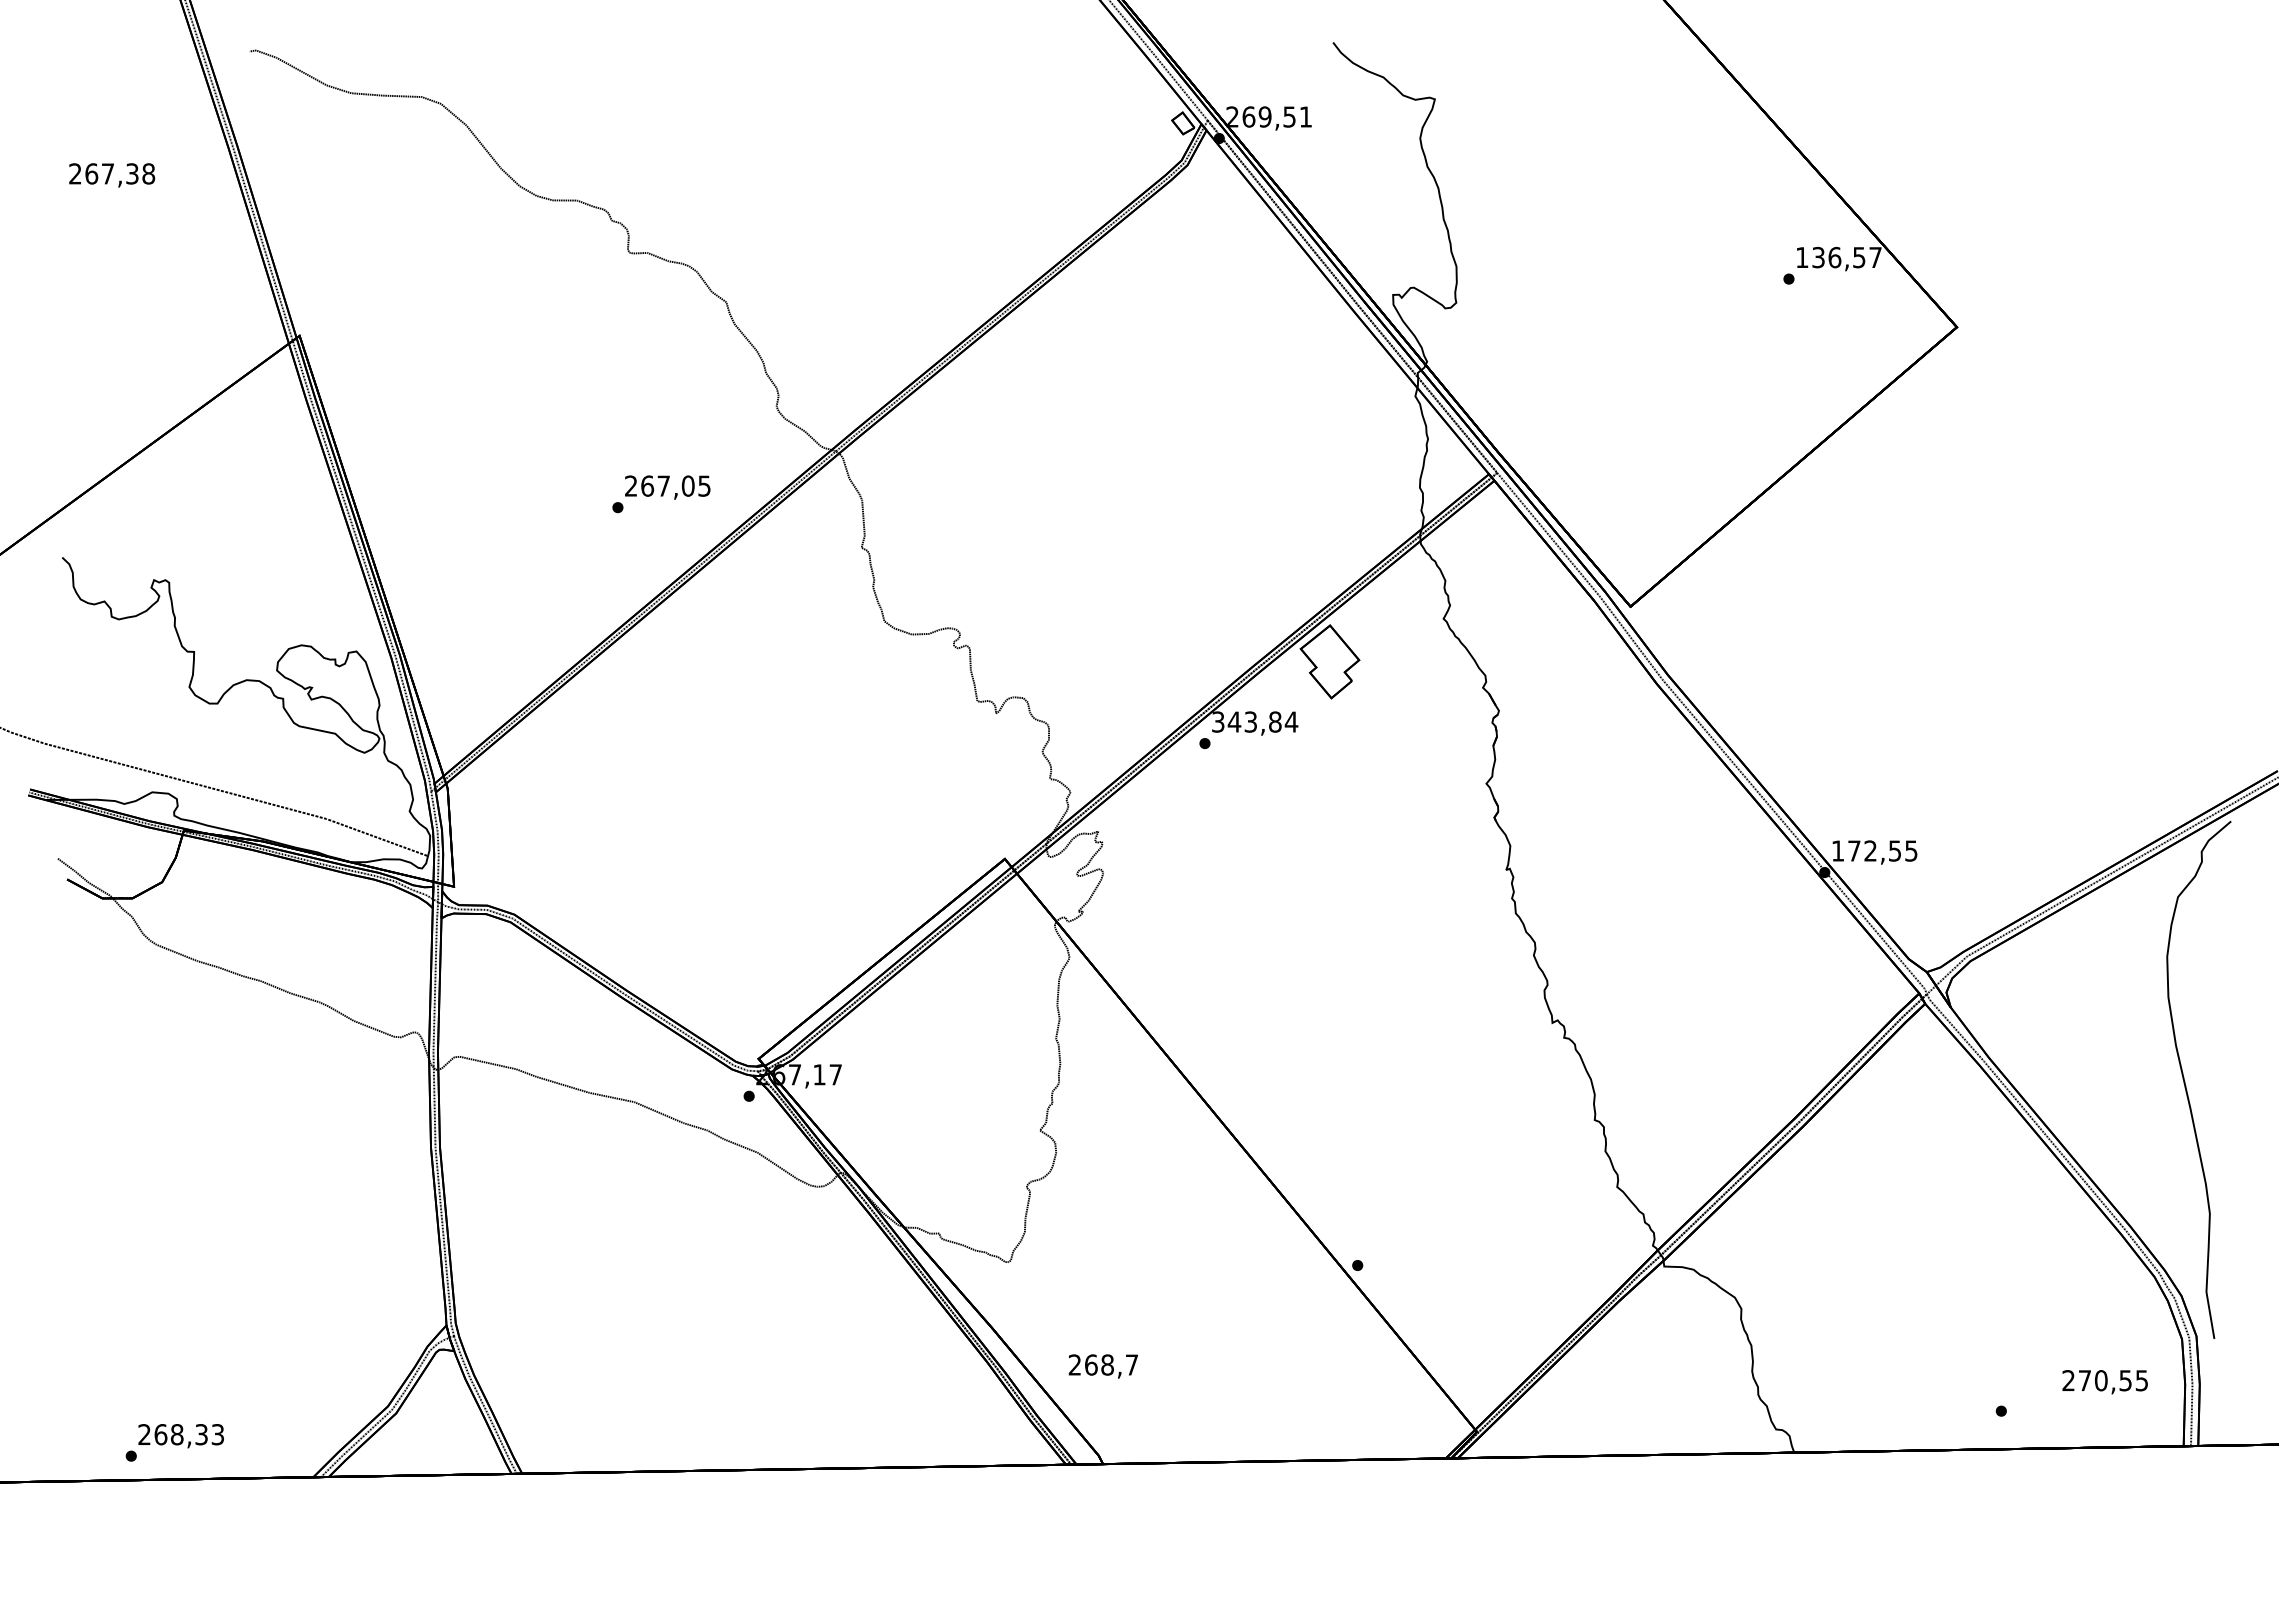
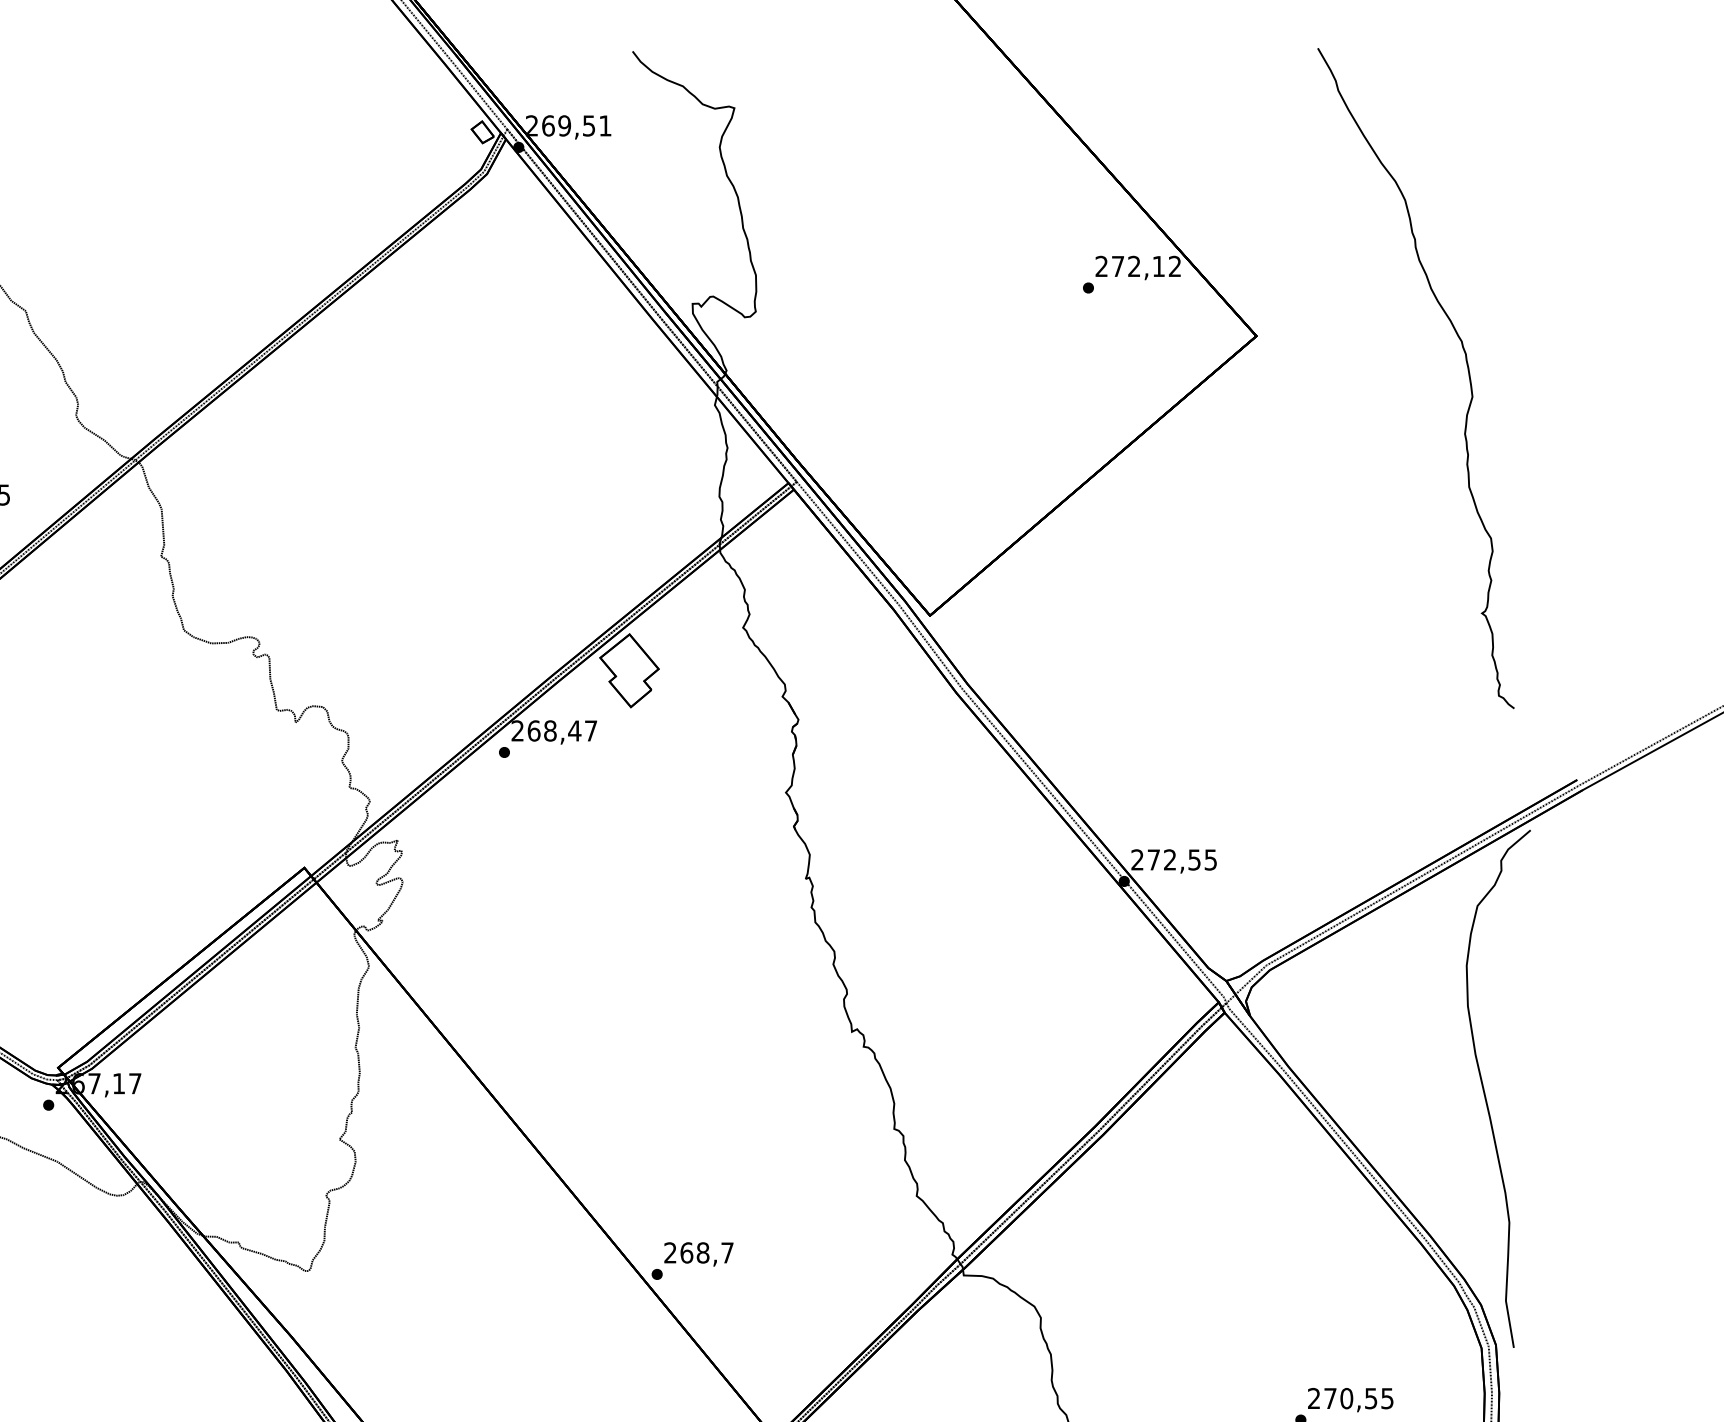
text: (1838, 257) -> (1138, 266), 136,57 -> 272,12
curve: (2167, 358) -> (1467, 367), added
text: (1255, 721) -> (555, 730), 343,84 -> 268,47
text: (1837, 850) -> (1137, 859), 172,55 -> 272,55
text: (1102, 1366) -> (698, 1254), moved
text: (2104, 1382) -> (1350, 1400), moved

